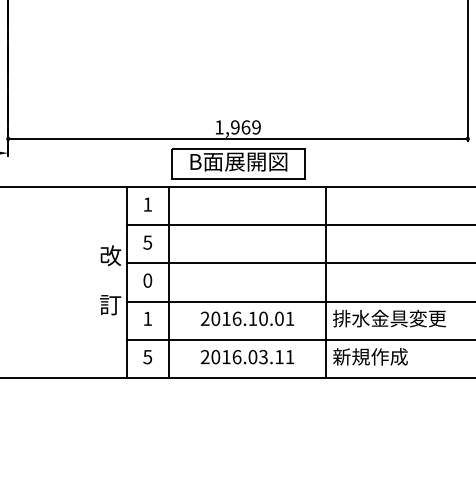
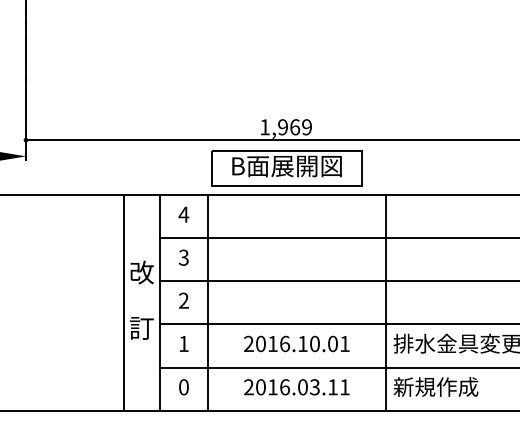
text: (147, 204) -> (183, 214), 1 -> 4
text: (147, 241) -> (183, 256), 5 -> 3
text: (147, 280) -> (183, 300), 0 -> 2
line: (94, 282) -> (123, 302), added
text: (147, 357) -> (183, 387), 5 -> 0

